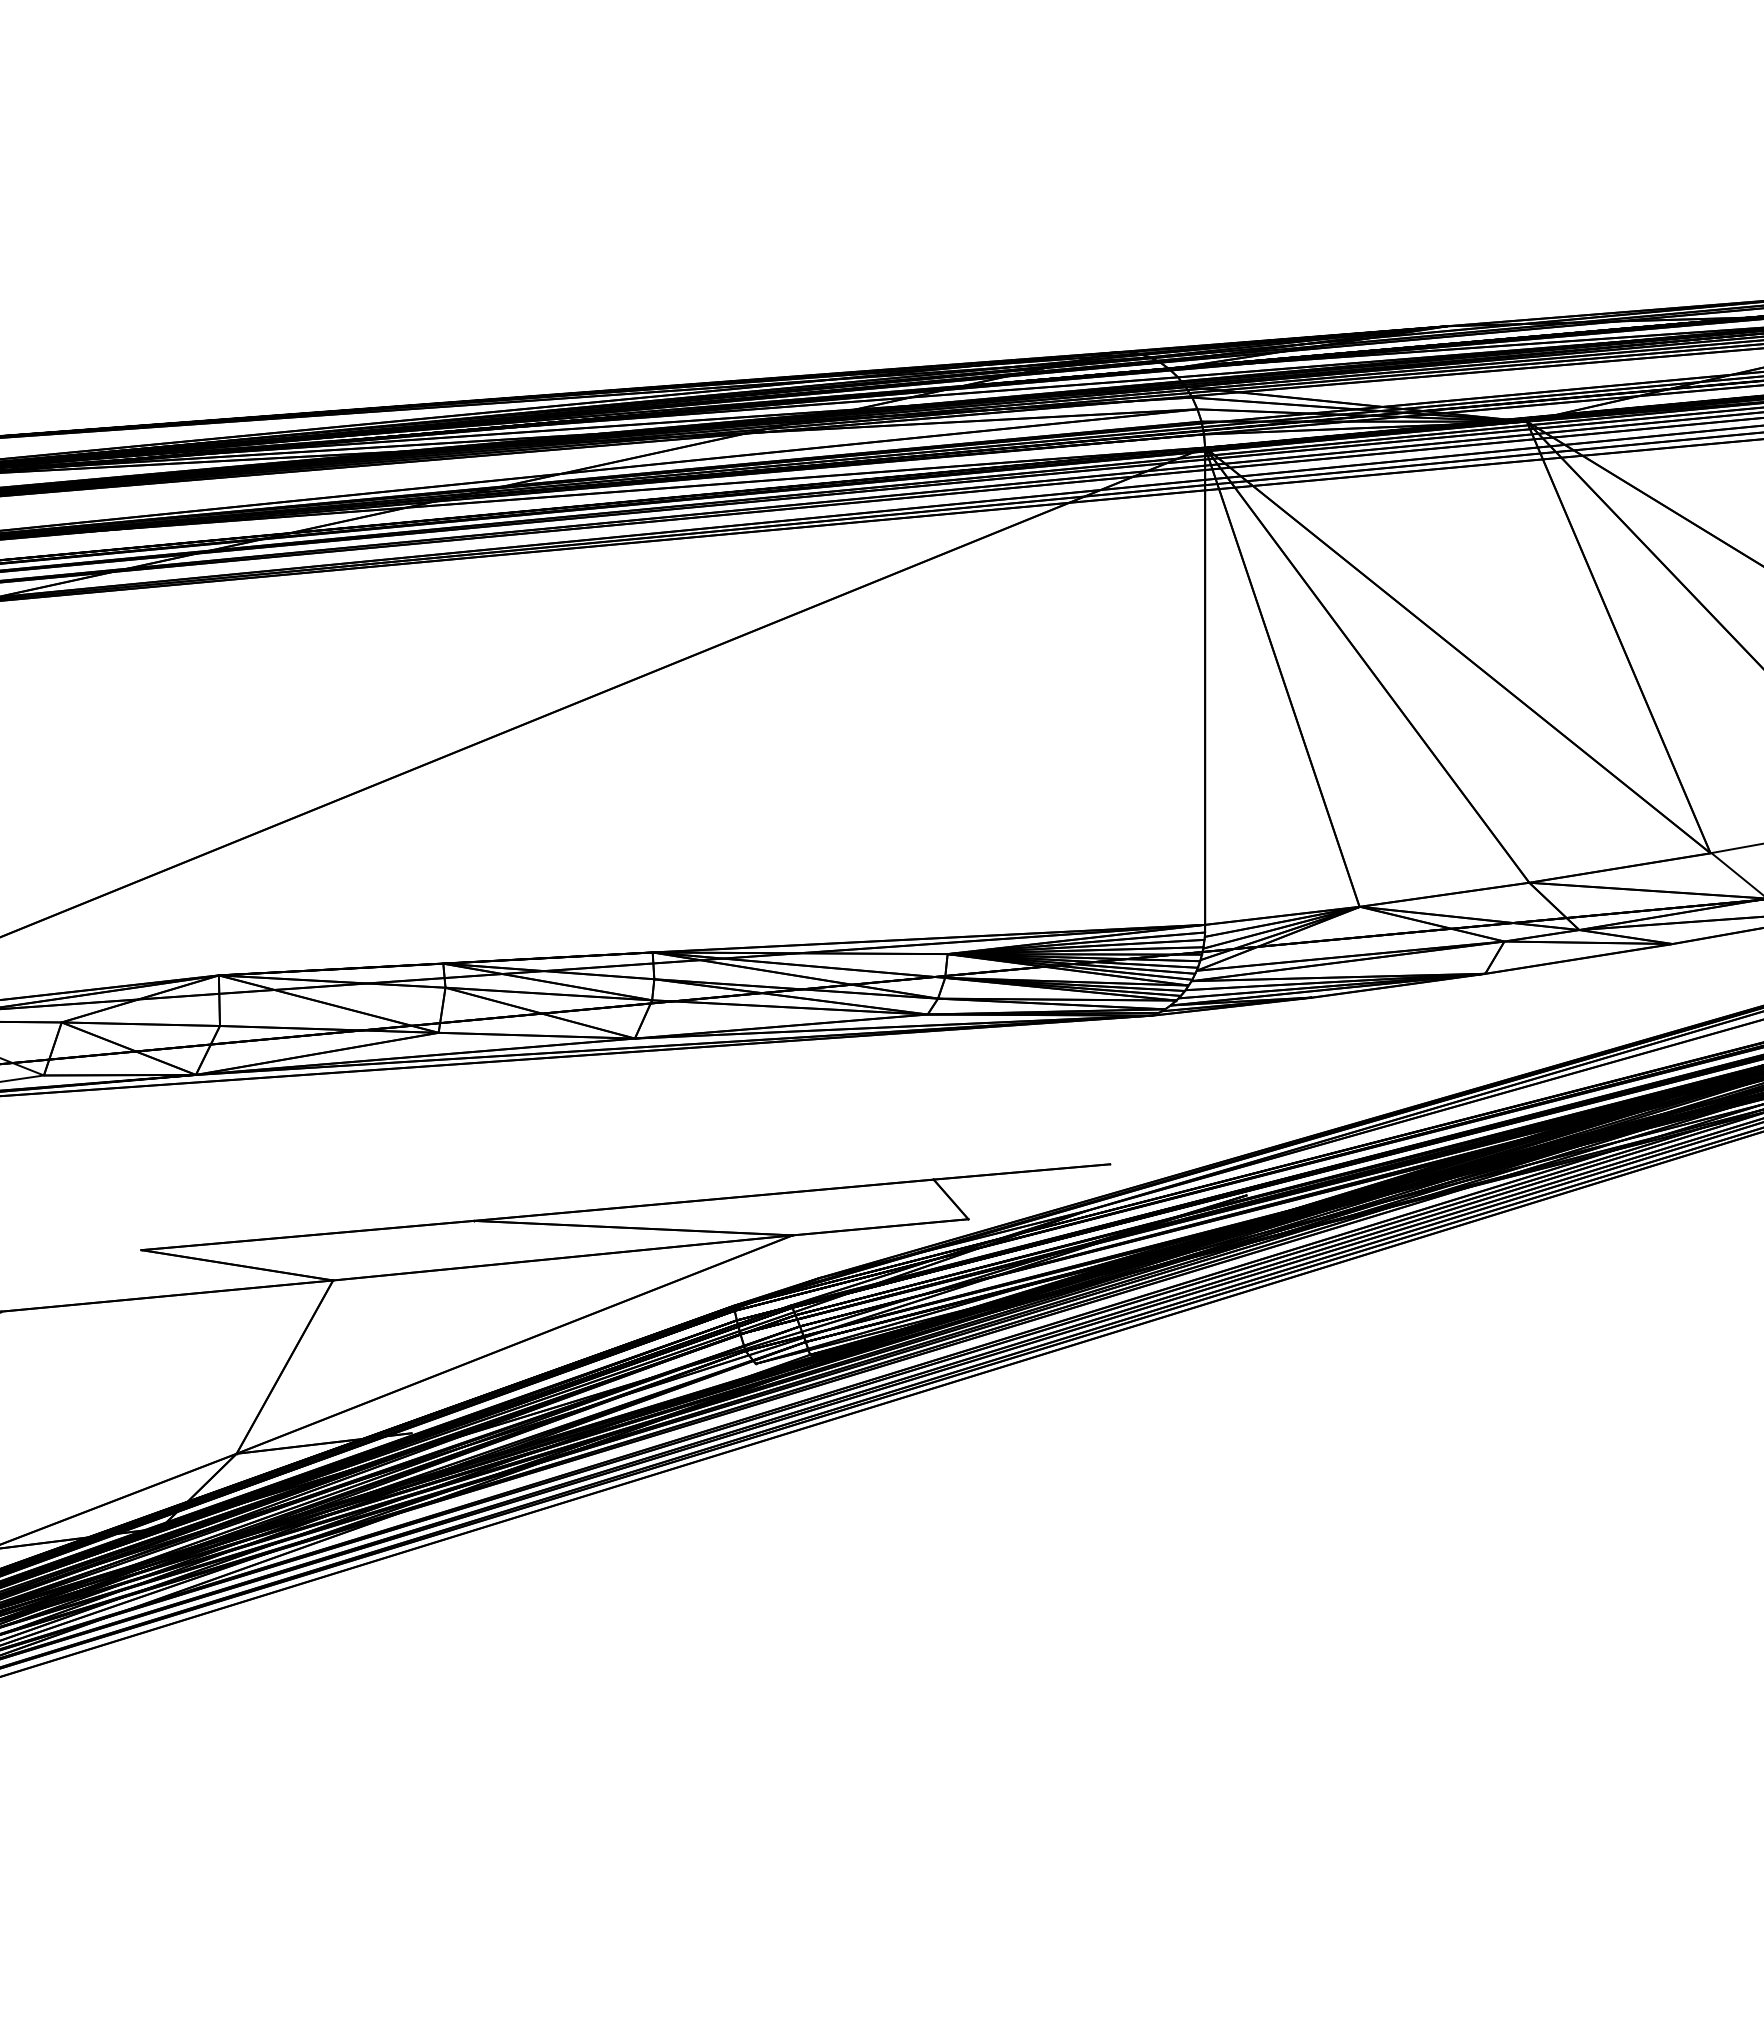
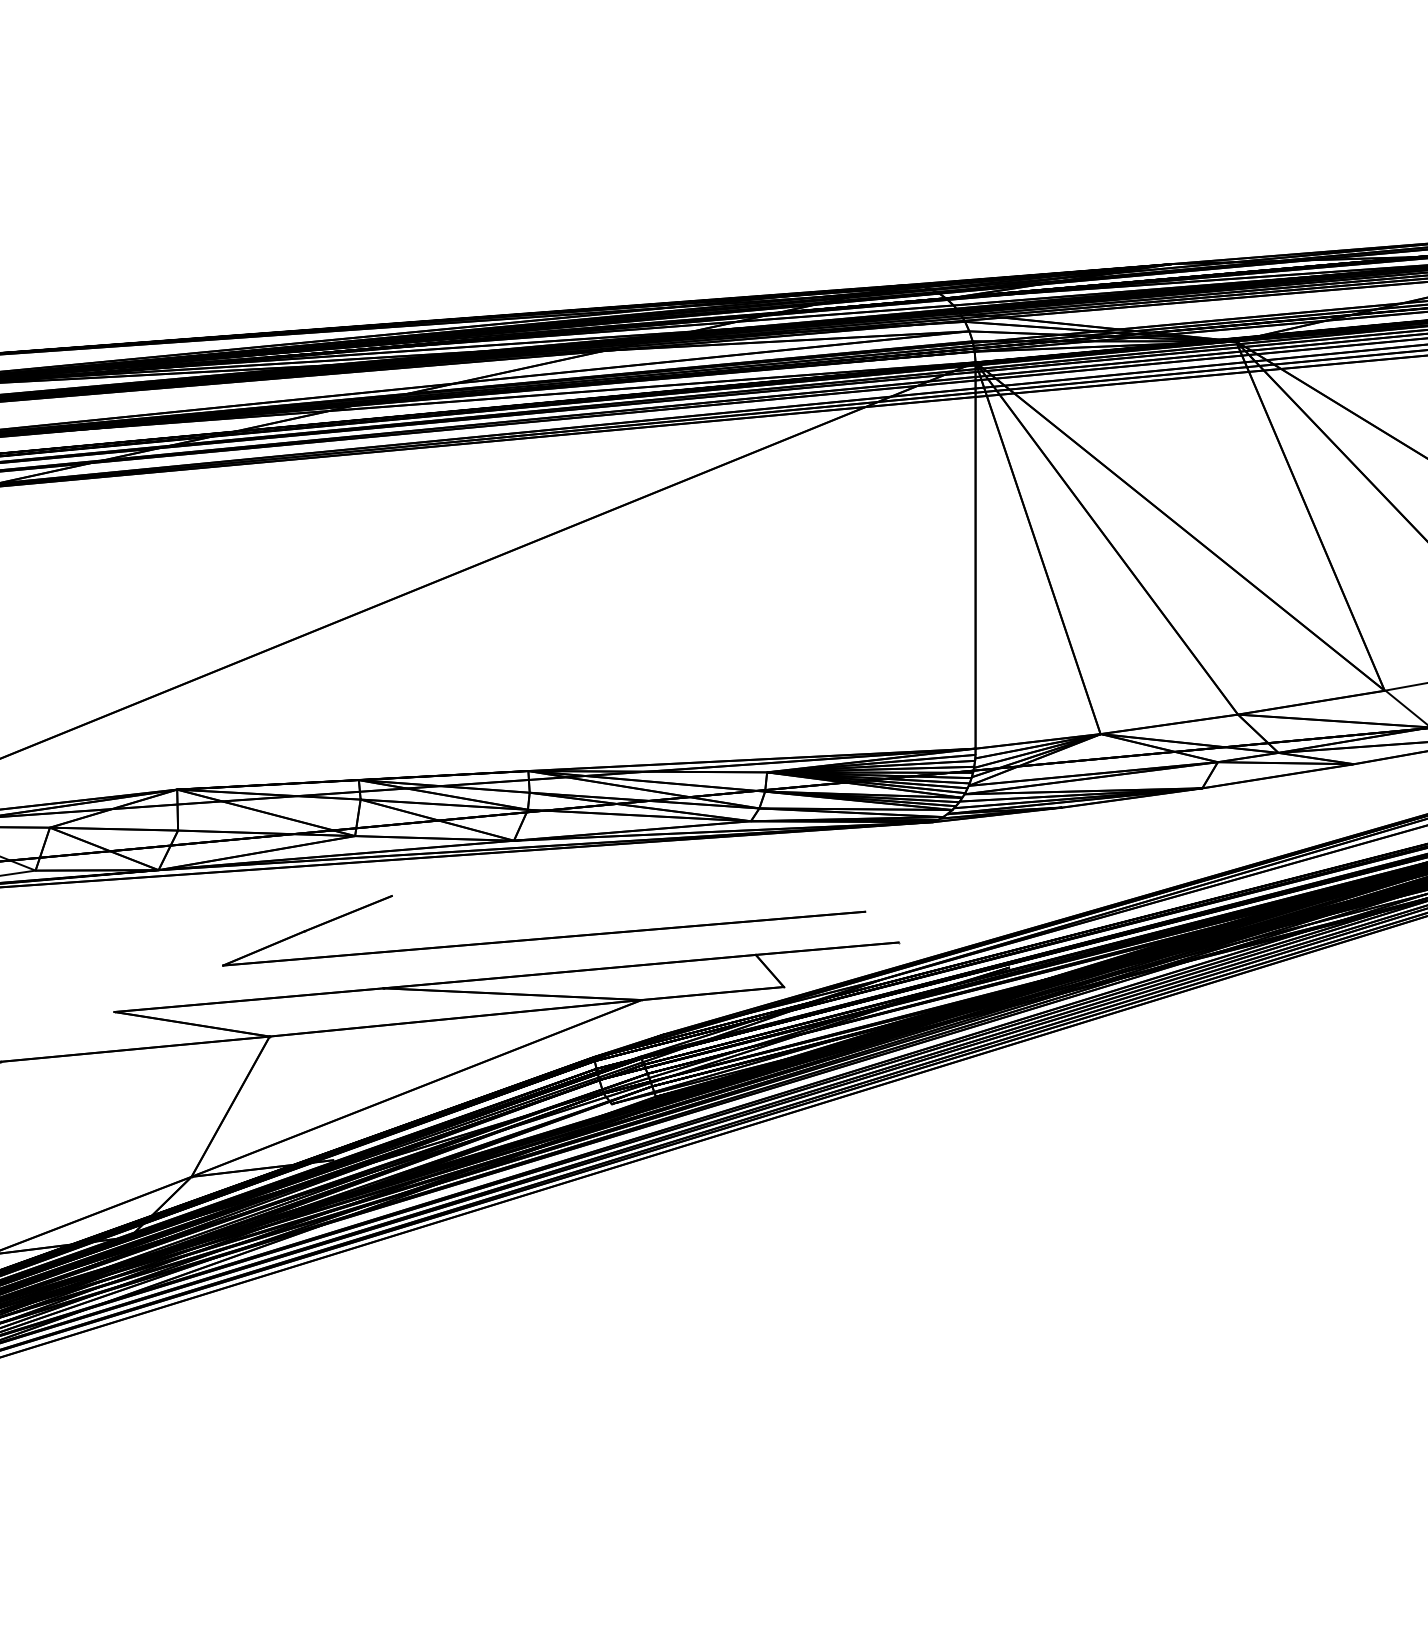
part: (671, 1158) -> (543, 937), added

